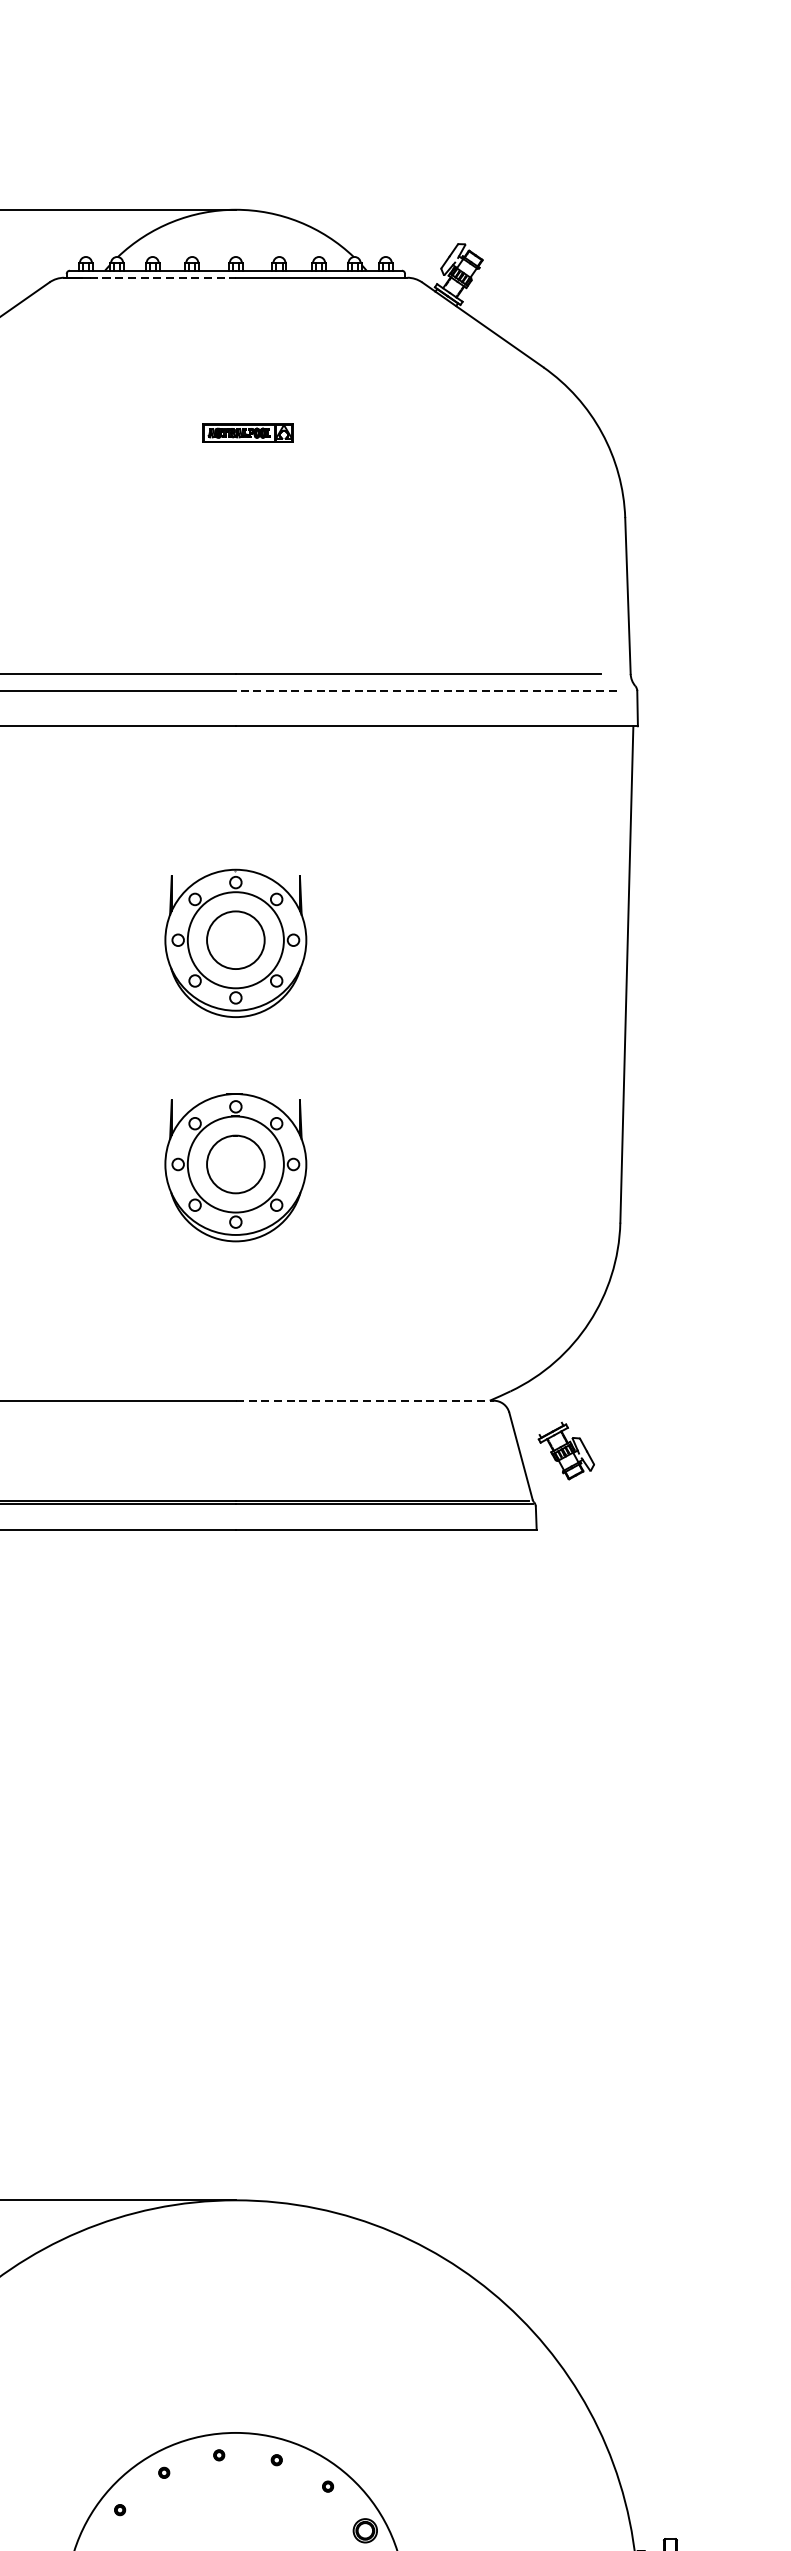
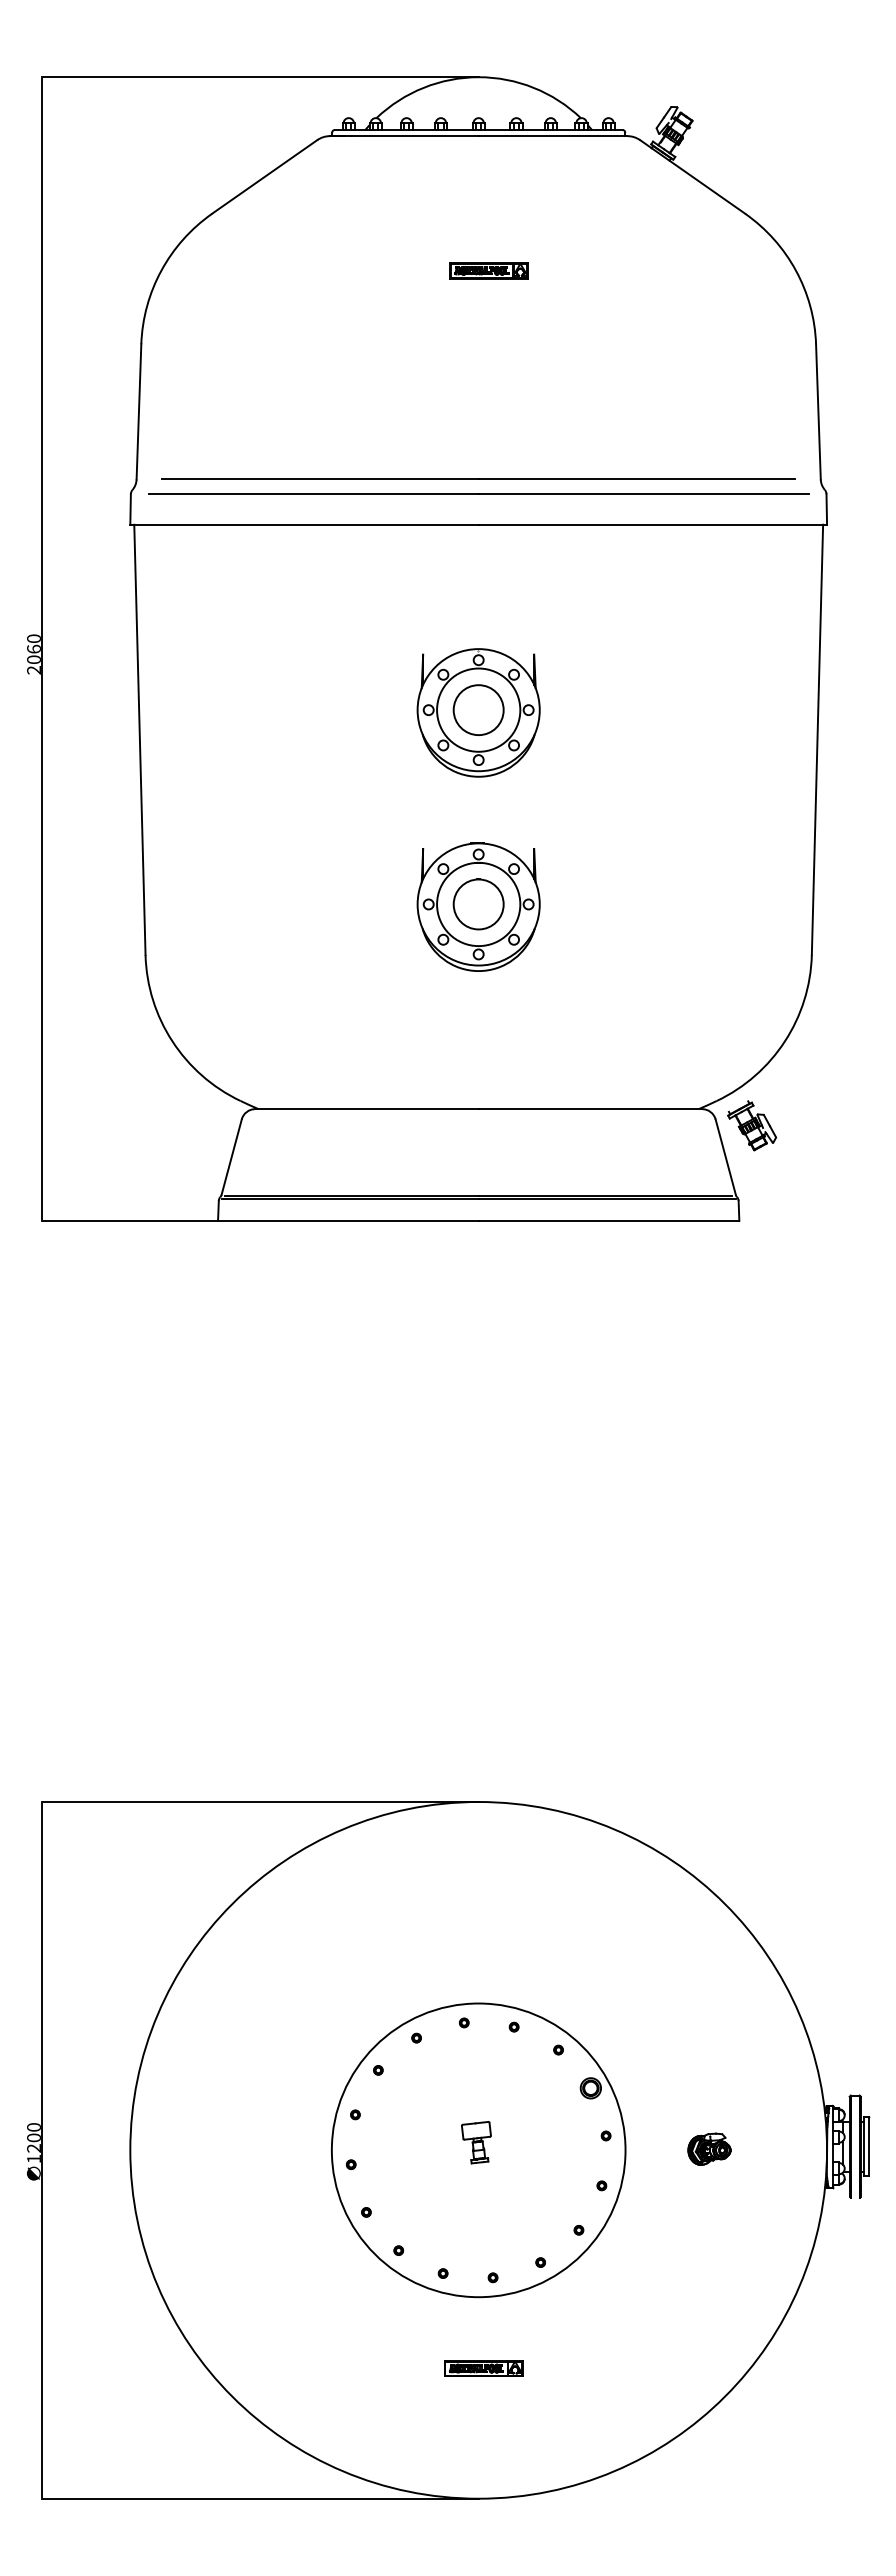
line: (162, 278) -> (415, 136), dashed -> solid
line: (426, 691) -> (643, 494), dashed -> solid
line: (364, 1401) -> (590, 1109), dashed -> solid
part: (565, 1450) -> (751, 1125), moved

